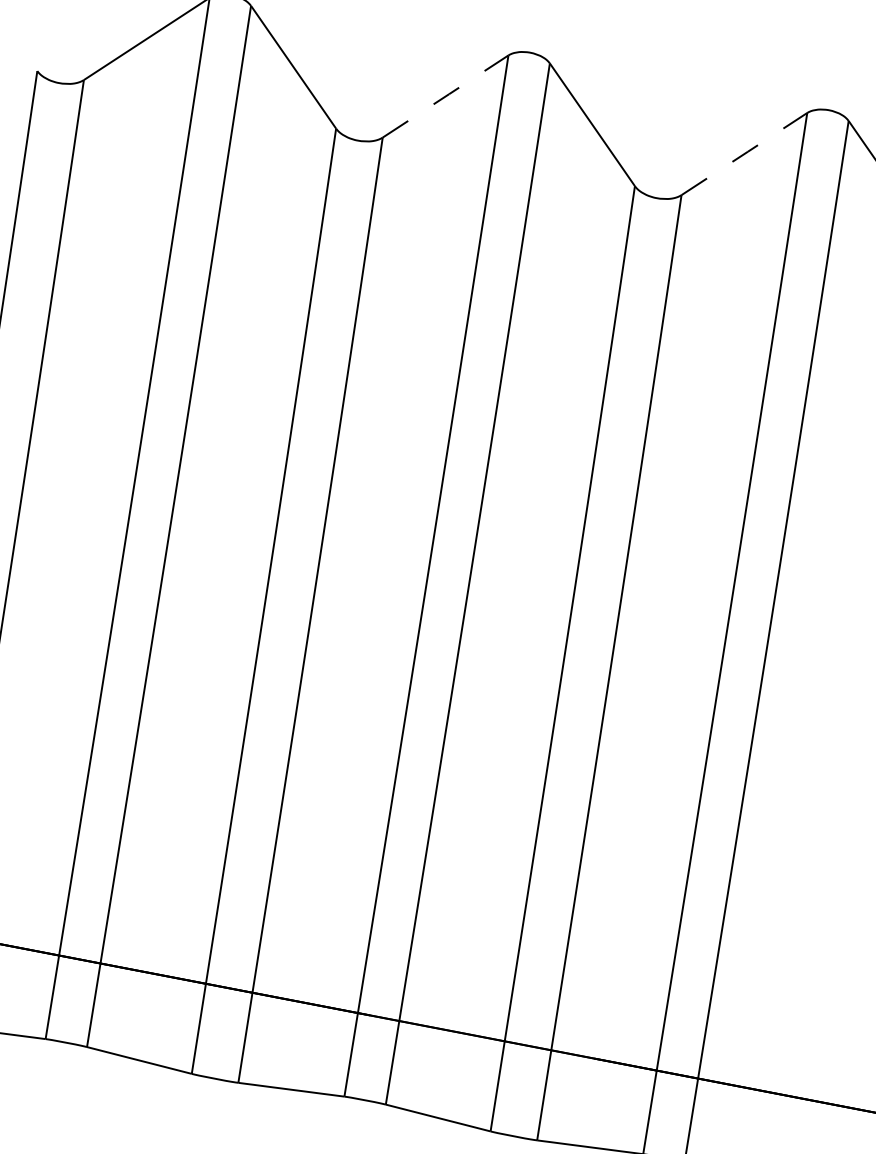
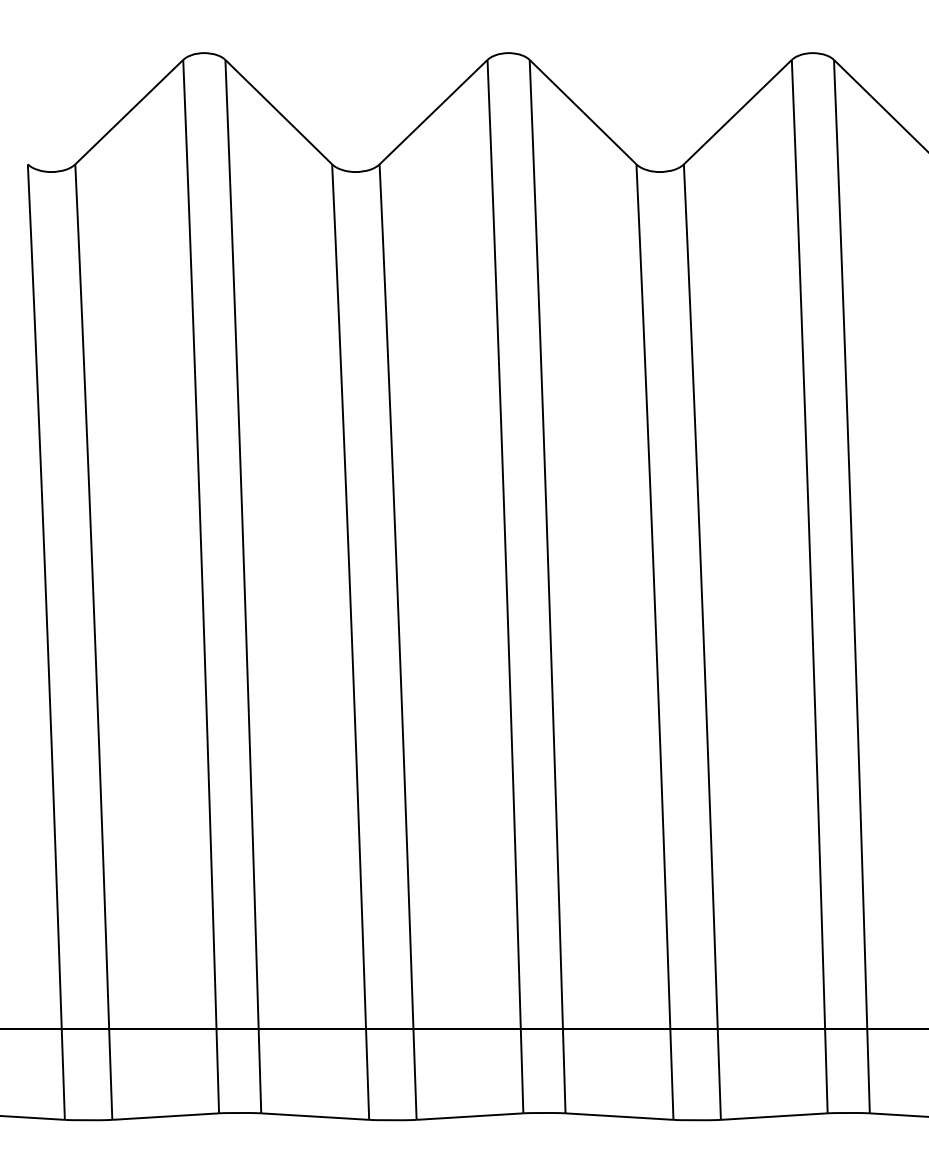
line: (445, 95) -> (433, 111), dashed -> solid
line: (745, 153) -> (738, 111), dashed -> solid

